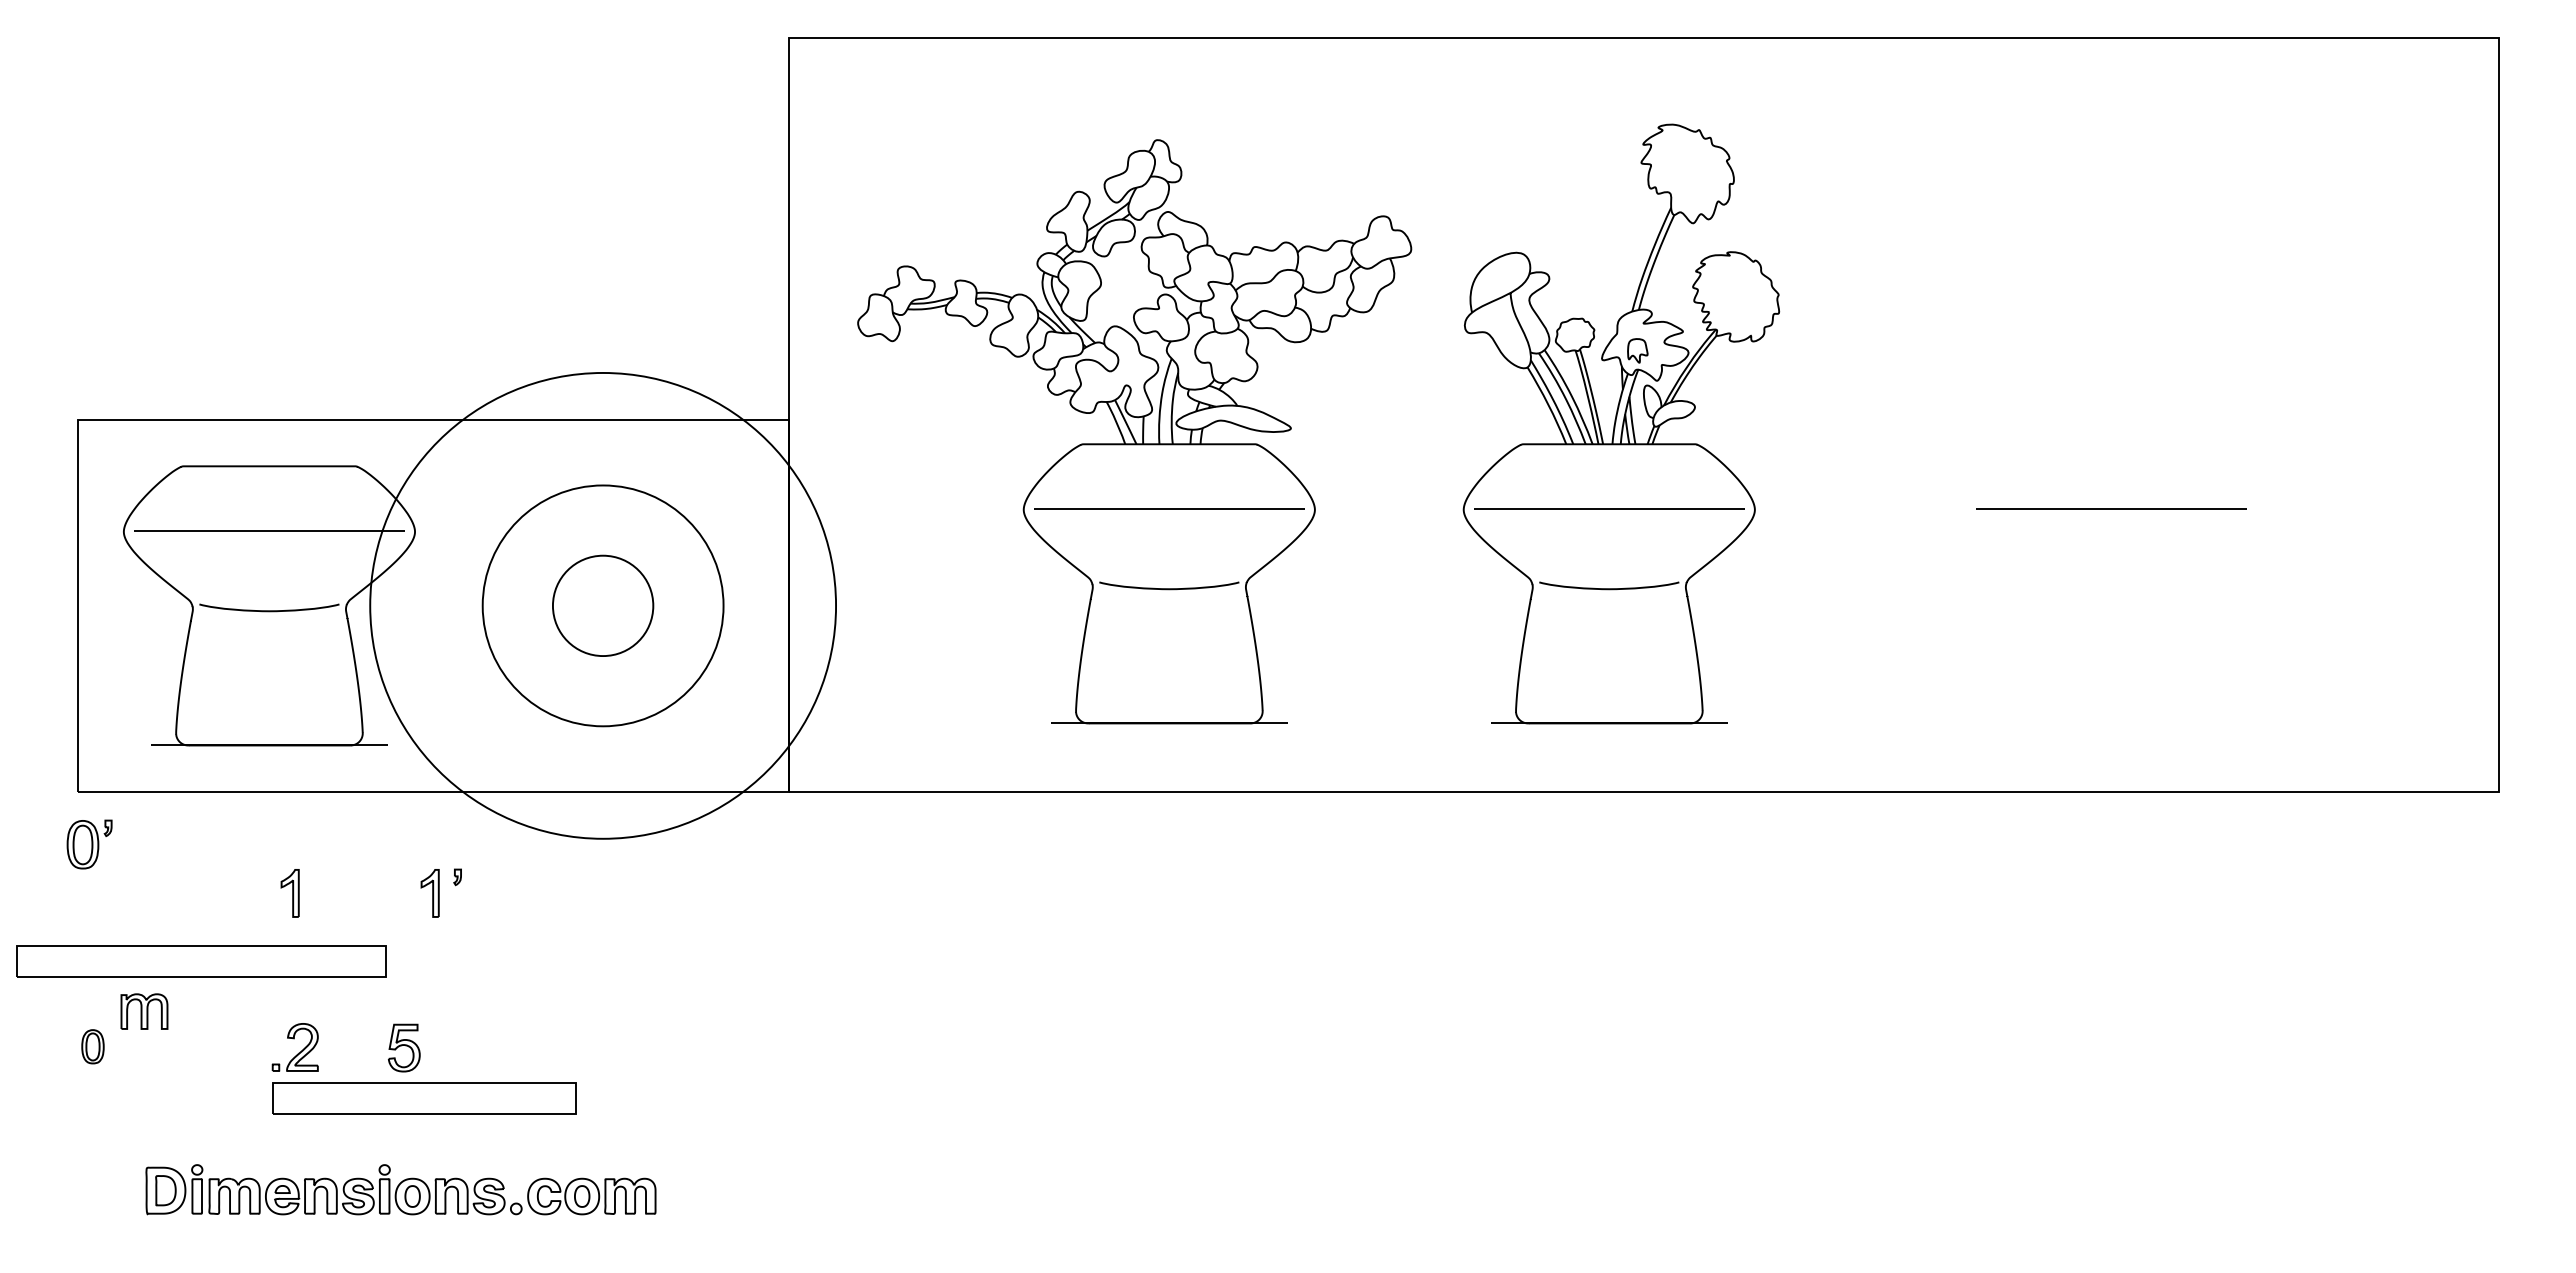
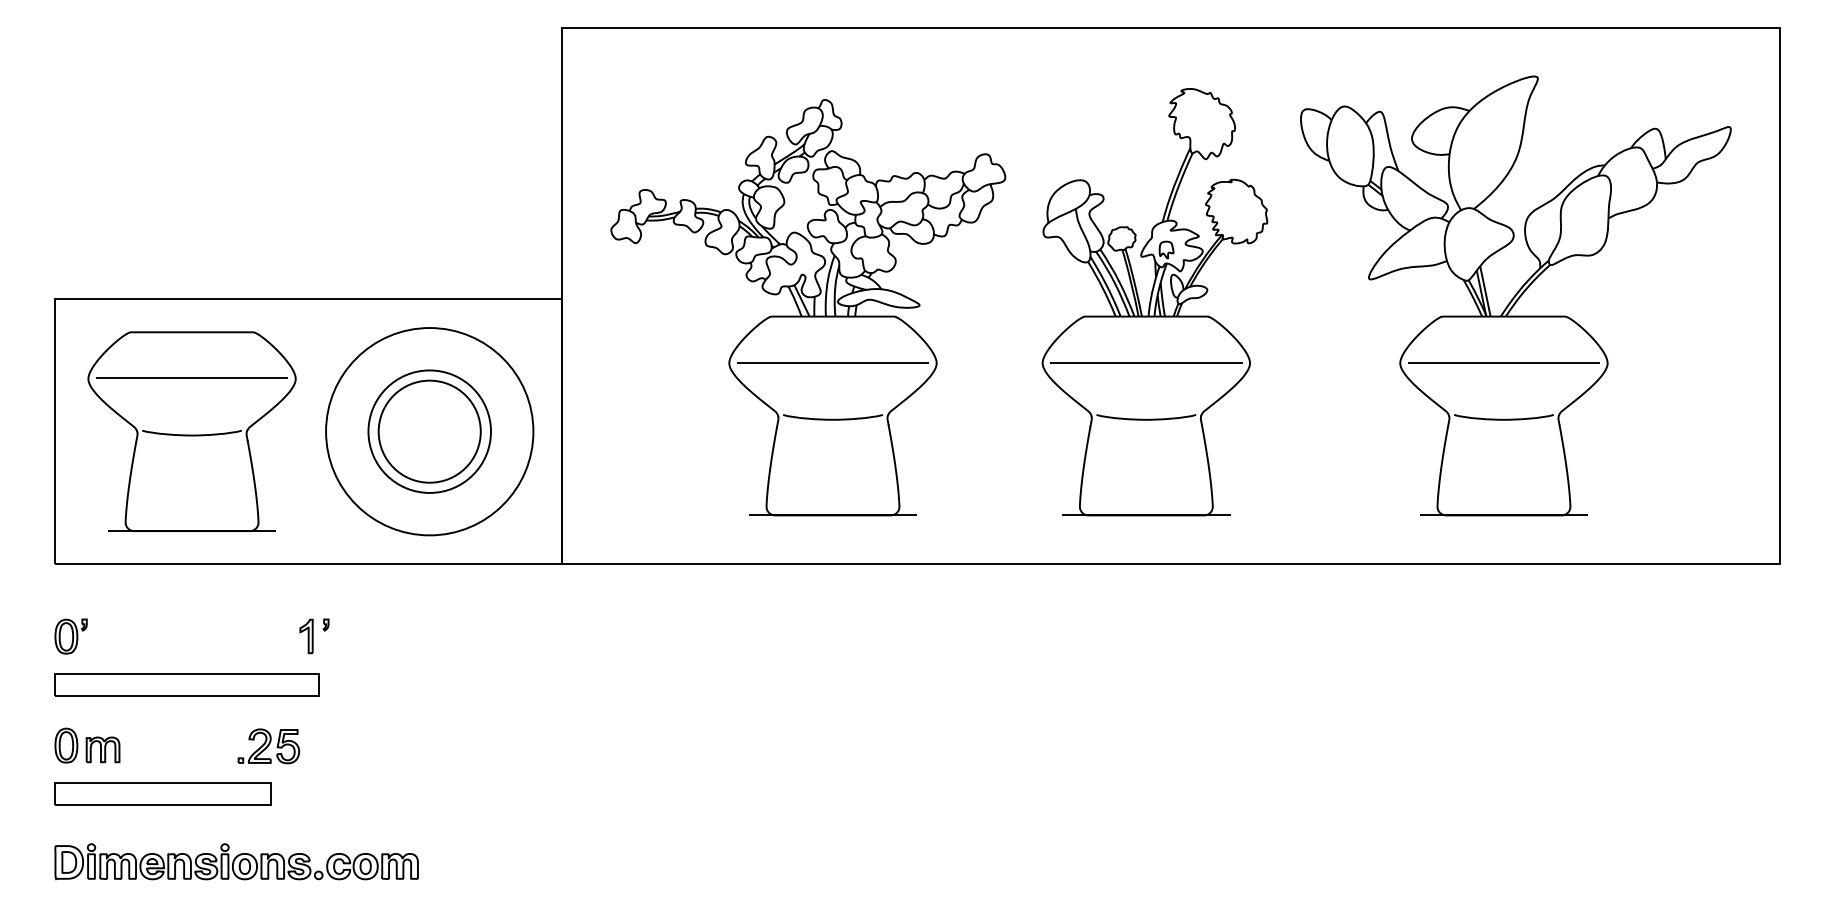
part: (2127, 415) -> (1515, 296), added
circle: (602, 605) -> (429, 431), size x0.62
circle: (602, 605) -> (429, 431), size x1.43
circle: (603, 605) -> (429, 431), size x0.71
part: (89, 844) -> (71, 636), moved
part: (289, 893) -> (206, 636), removed
part: (201, 961) -> (187, 684), moved
part: (144, 1011) -> (103, 749), moved
part: (92, 1046) -> (66, 745), size x1.43
part: (298, 1052) -> (256, 749), moved
part: (424, 1098) -> (163, 793), moved
part: (400, 1189) -> (236, 861), moved

